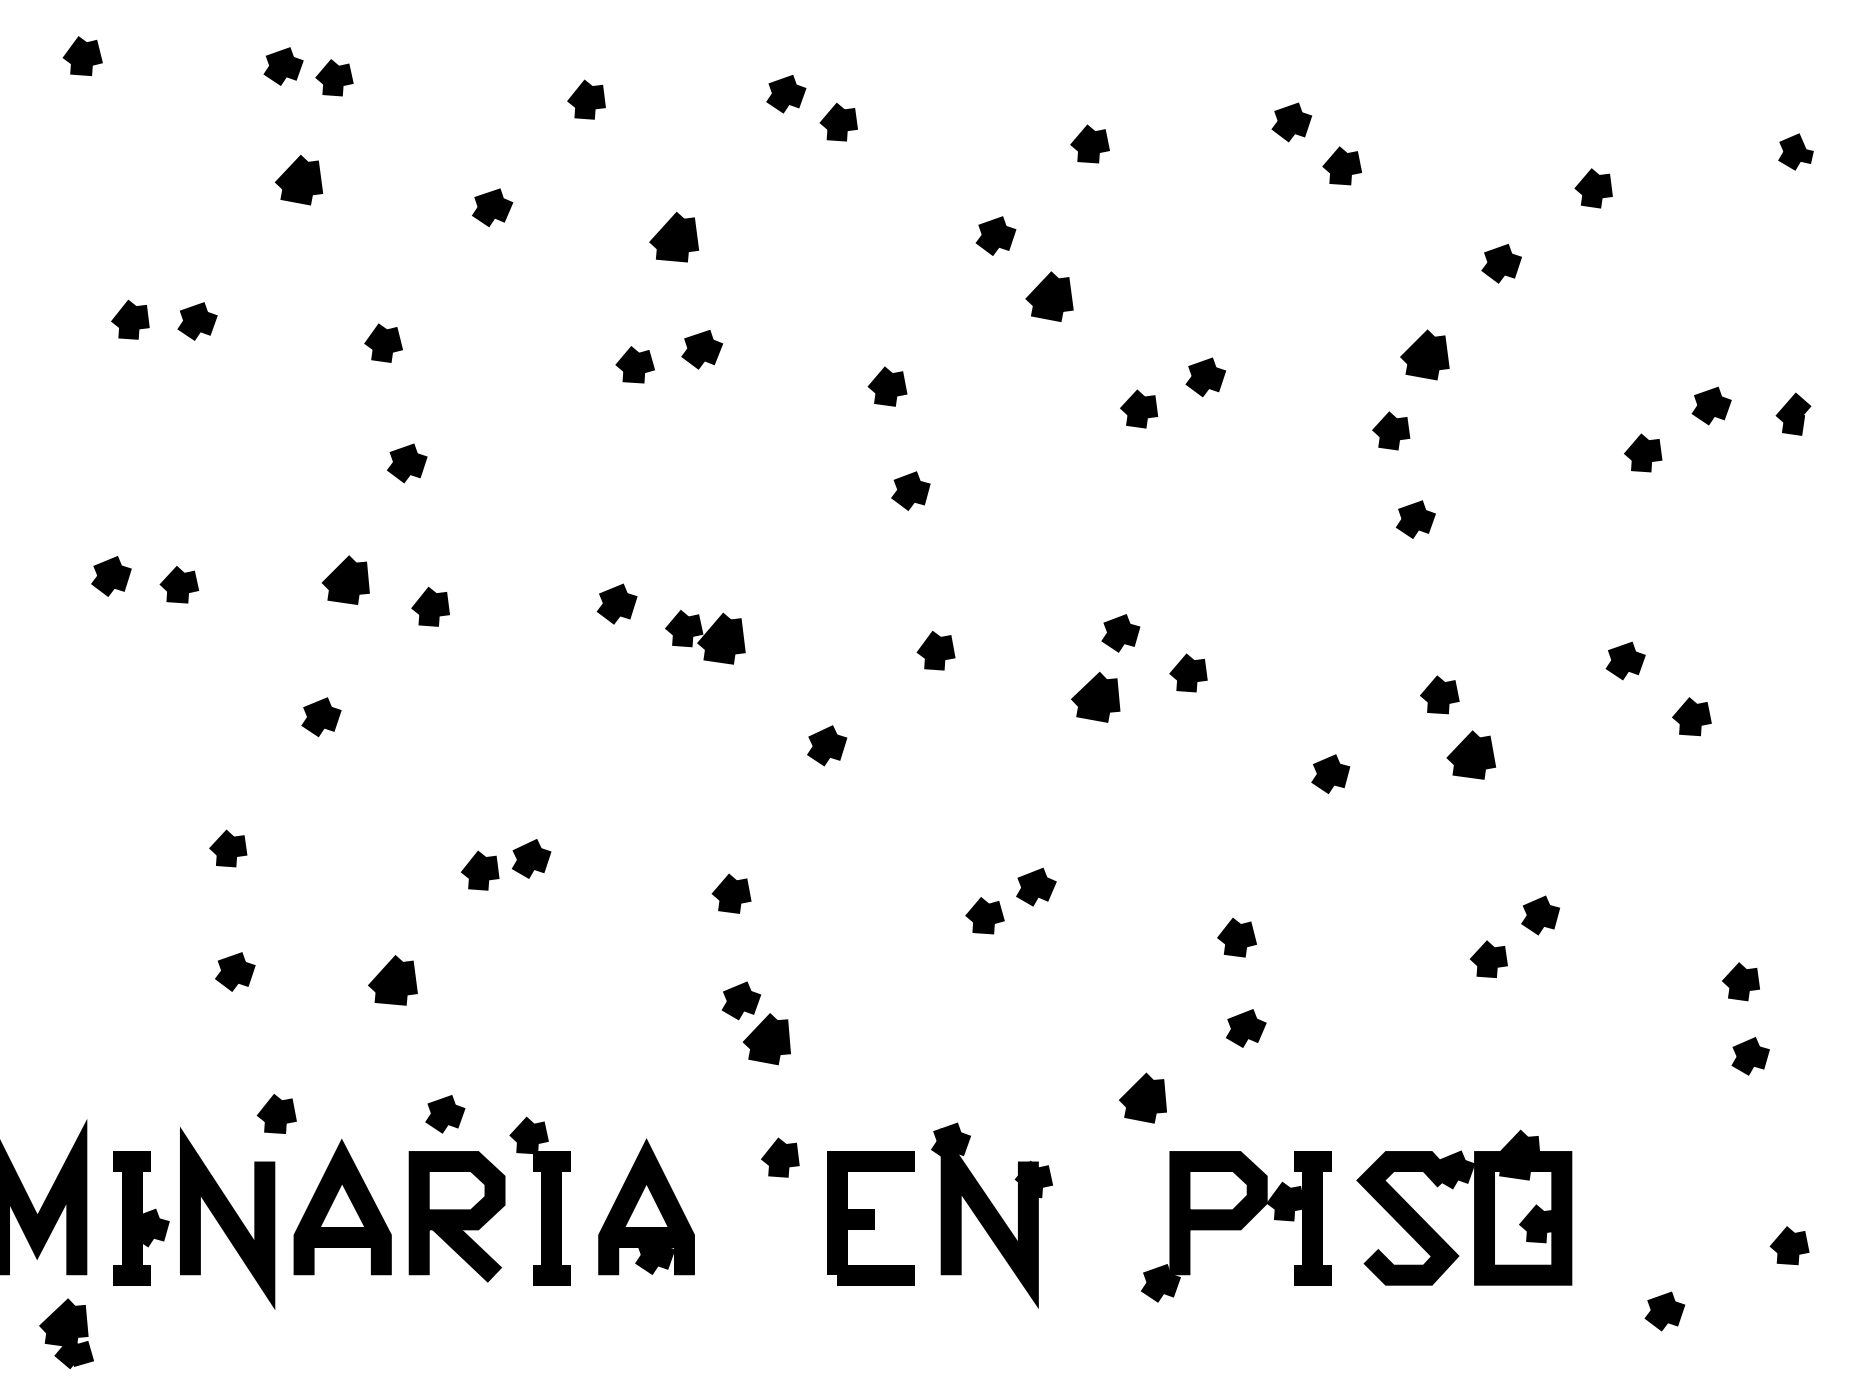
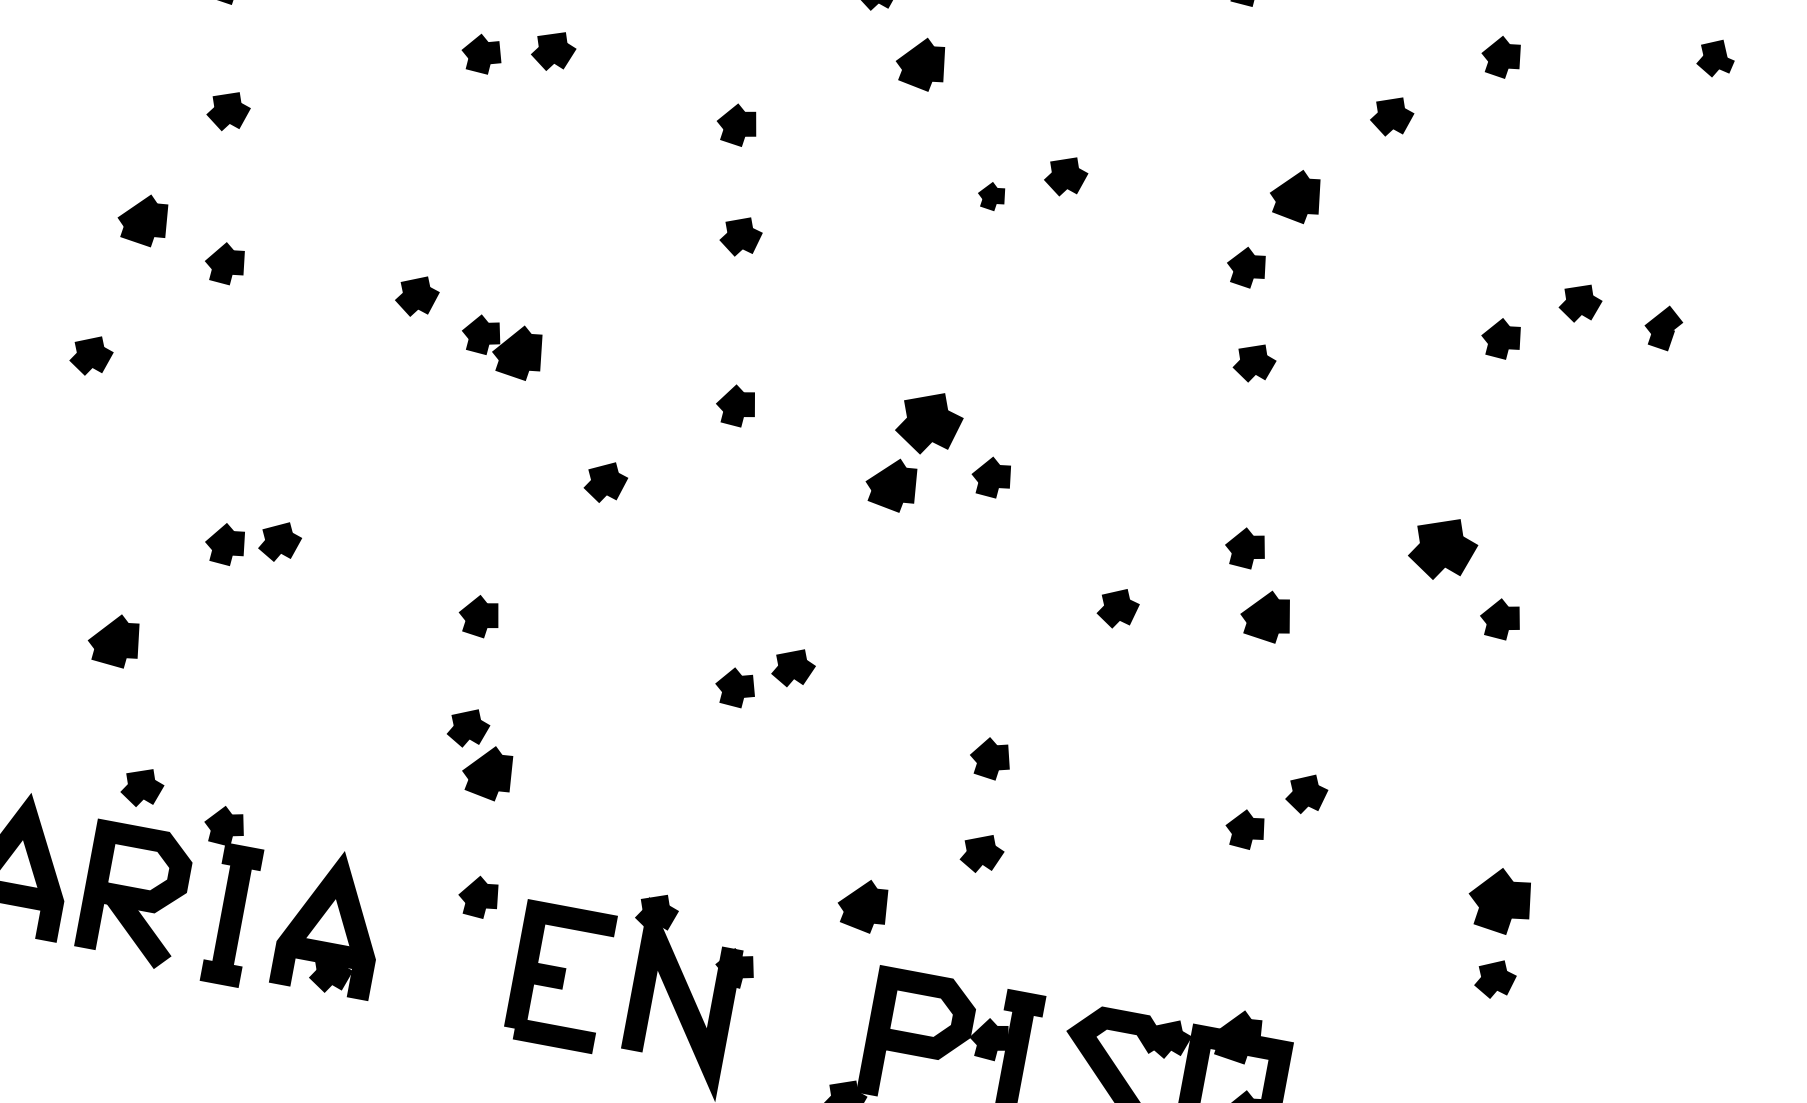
part: (1139, 408) -> (992, 195), size x0.7
part: (1120, 633) -> (929, 423), size x1.6
part: (1625, 660) -> (1443, 548), size x1.6
part: (1740, 981) -> (1499, 900), size x1.6

